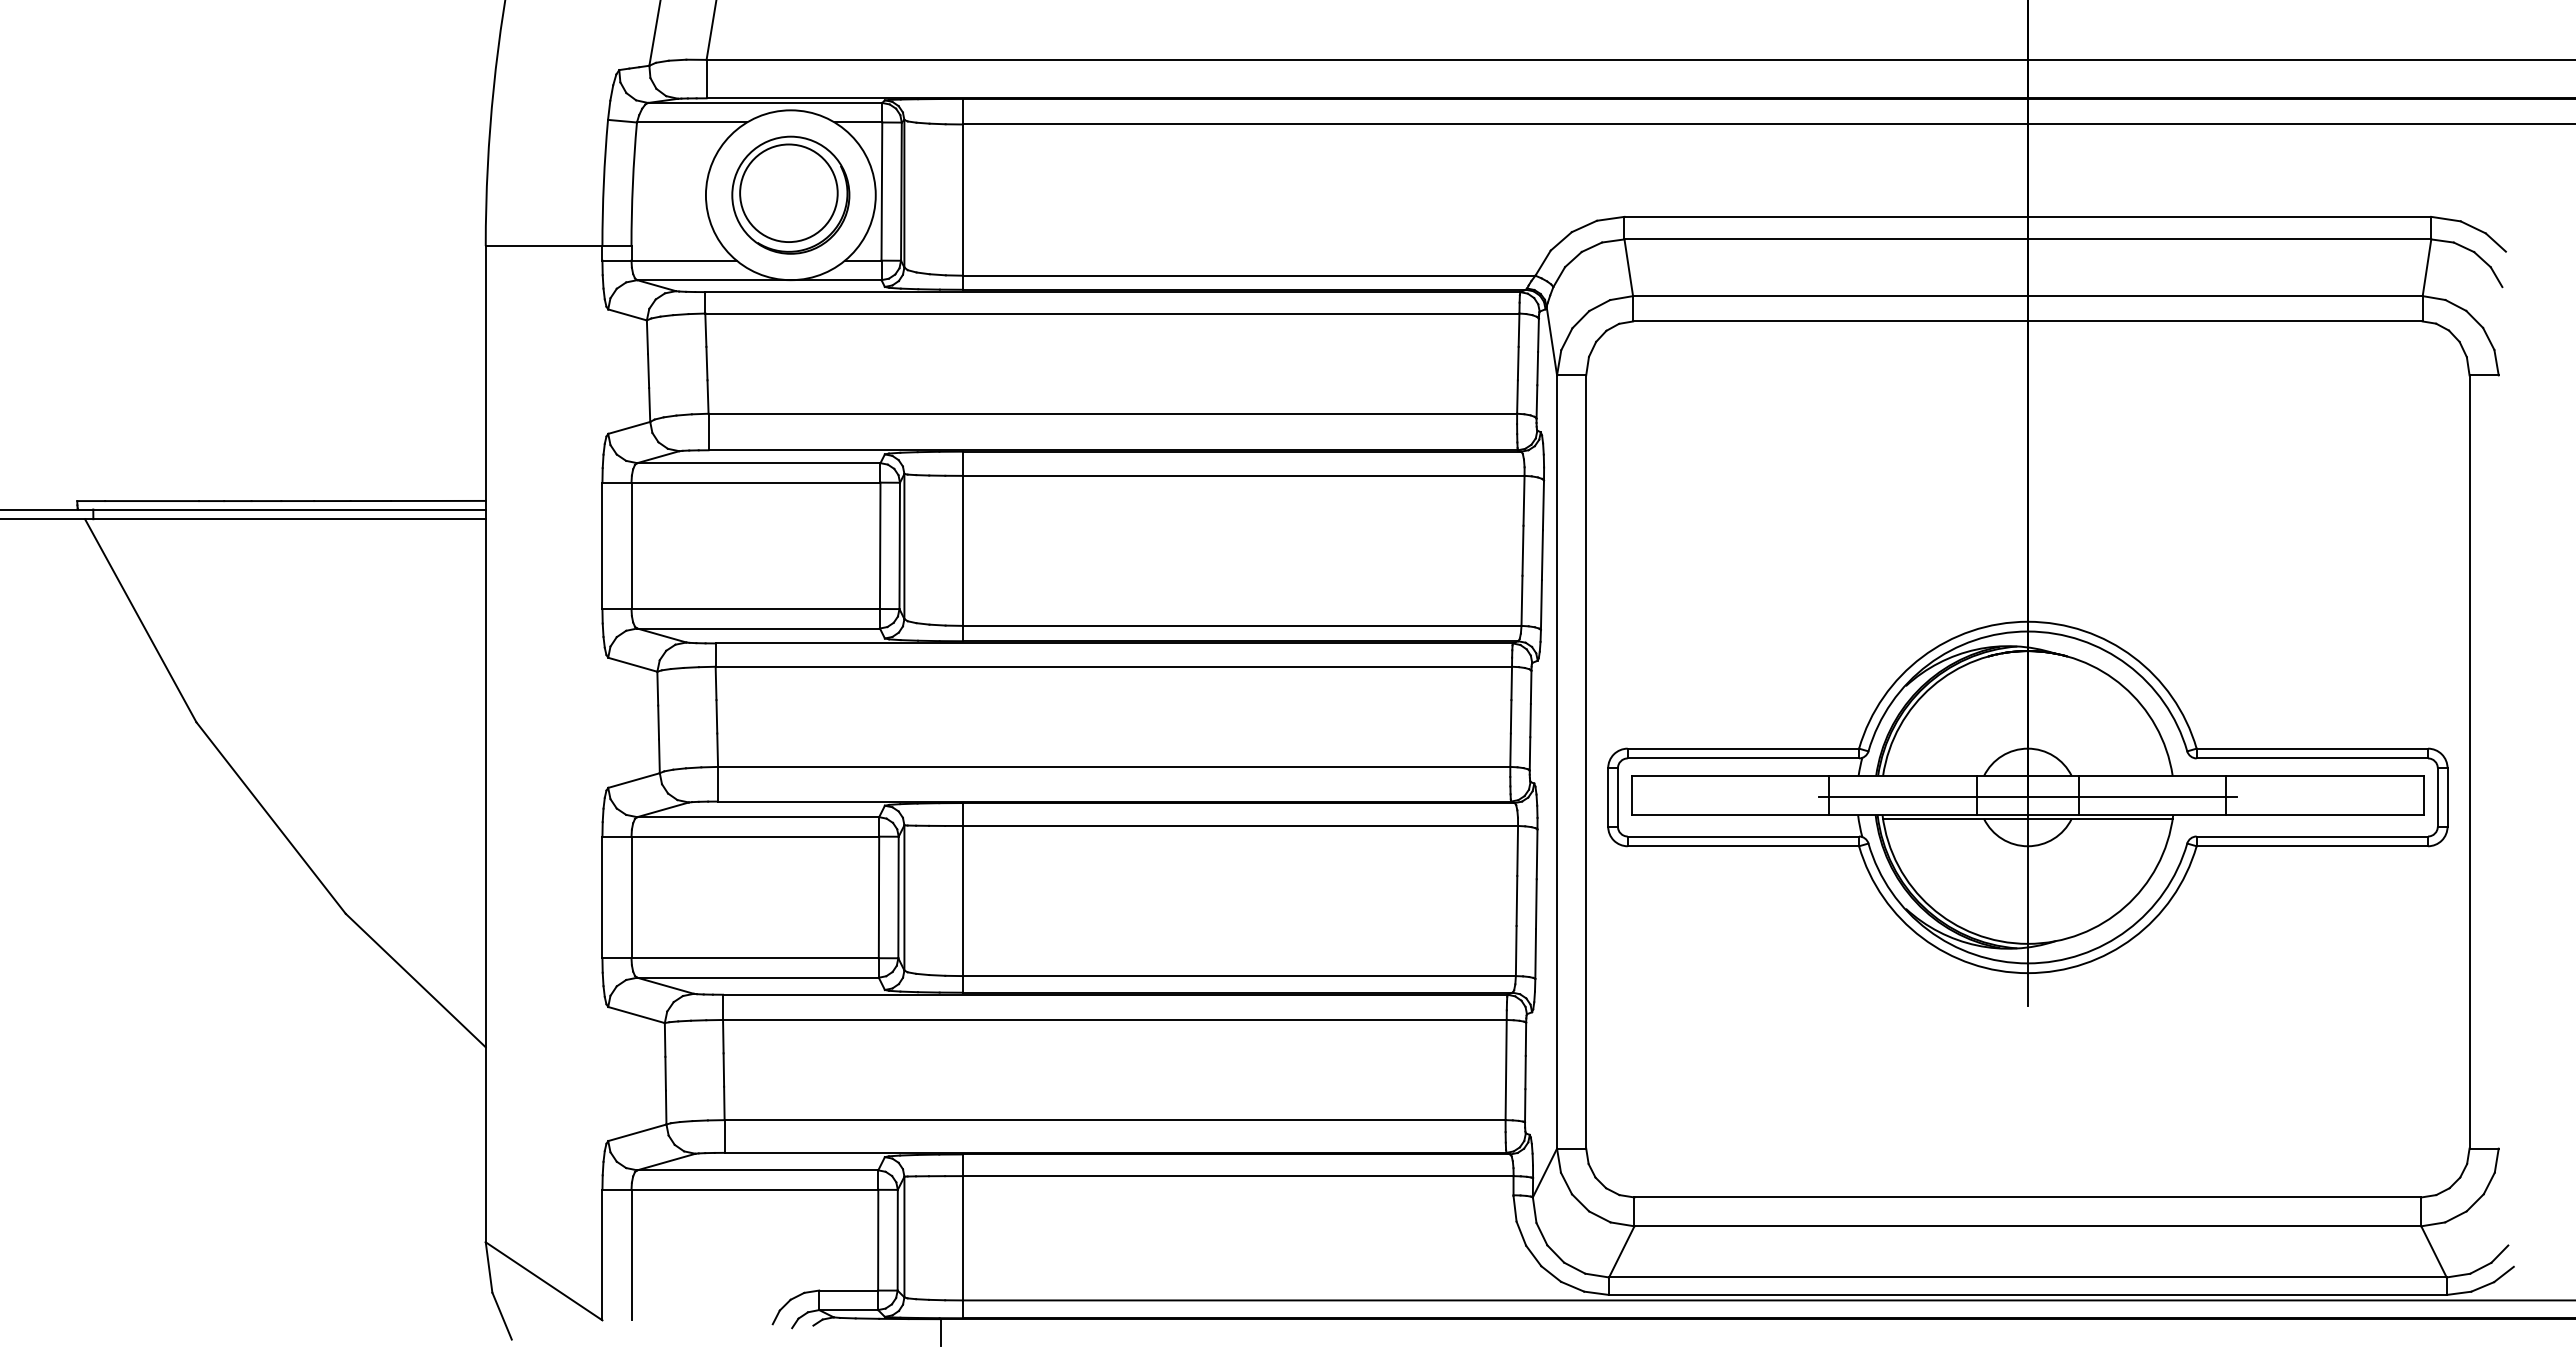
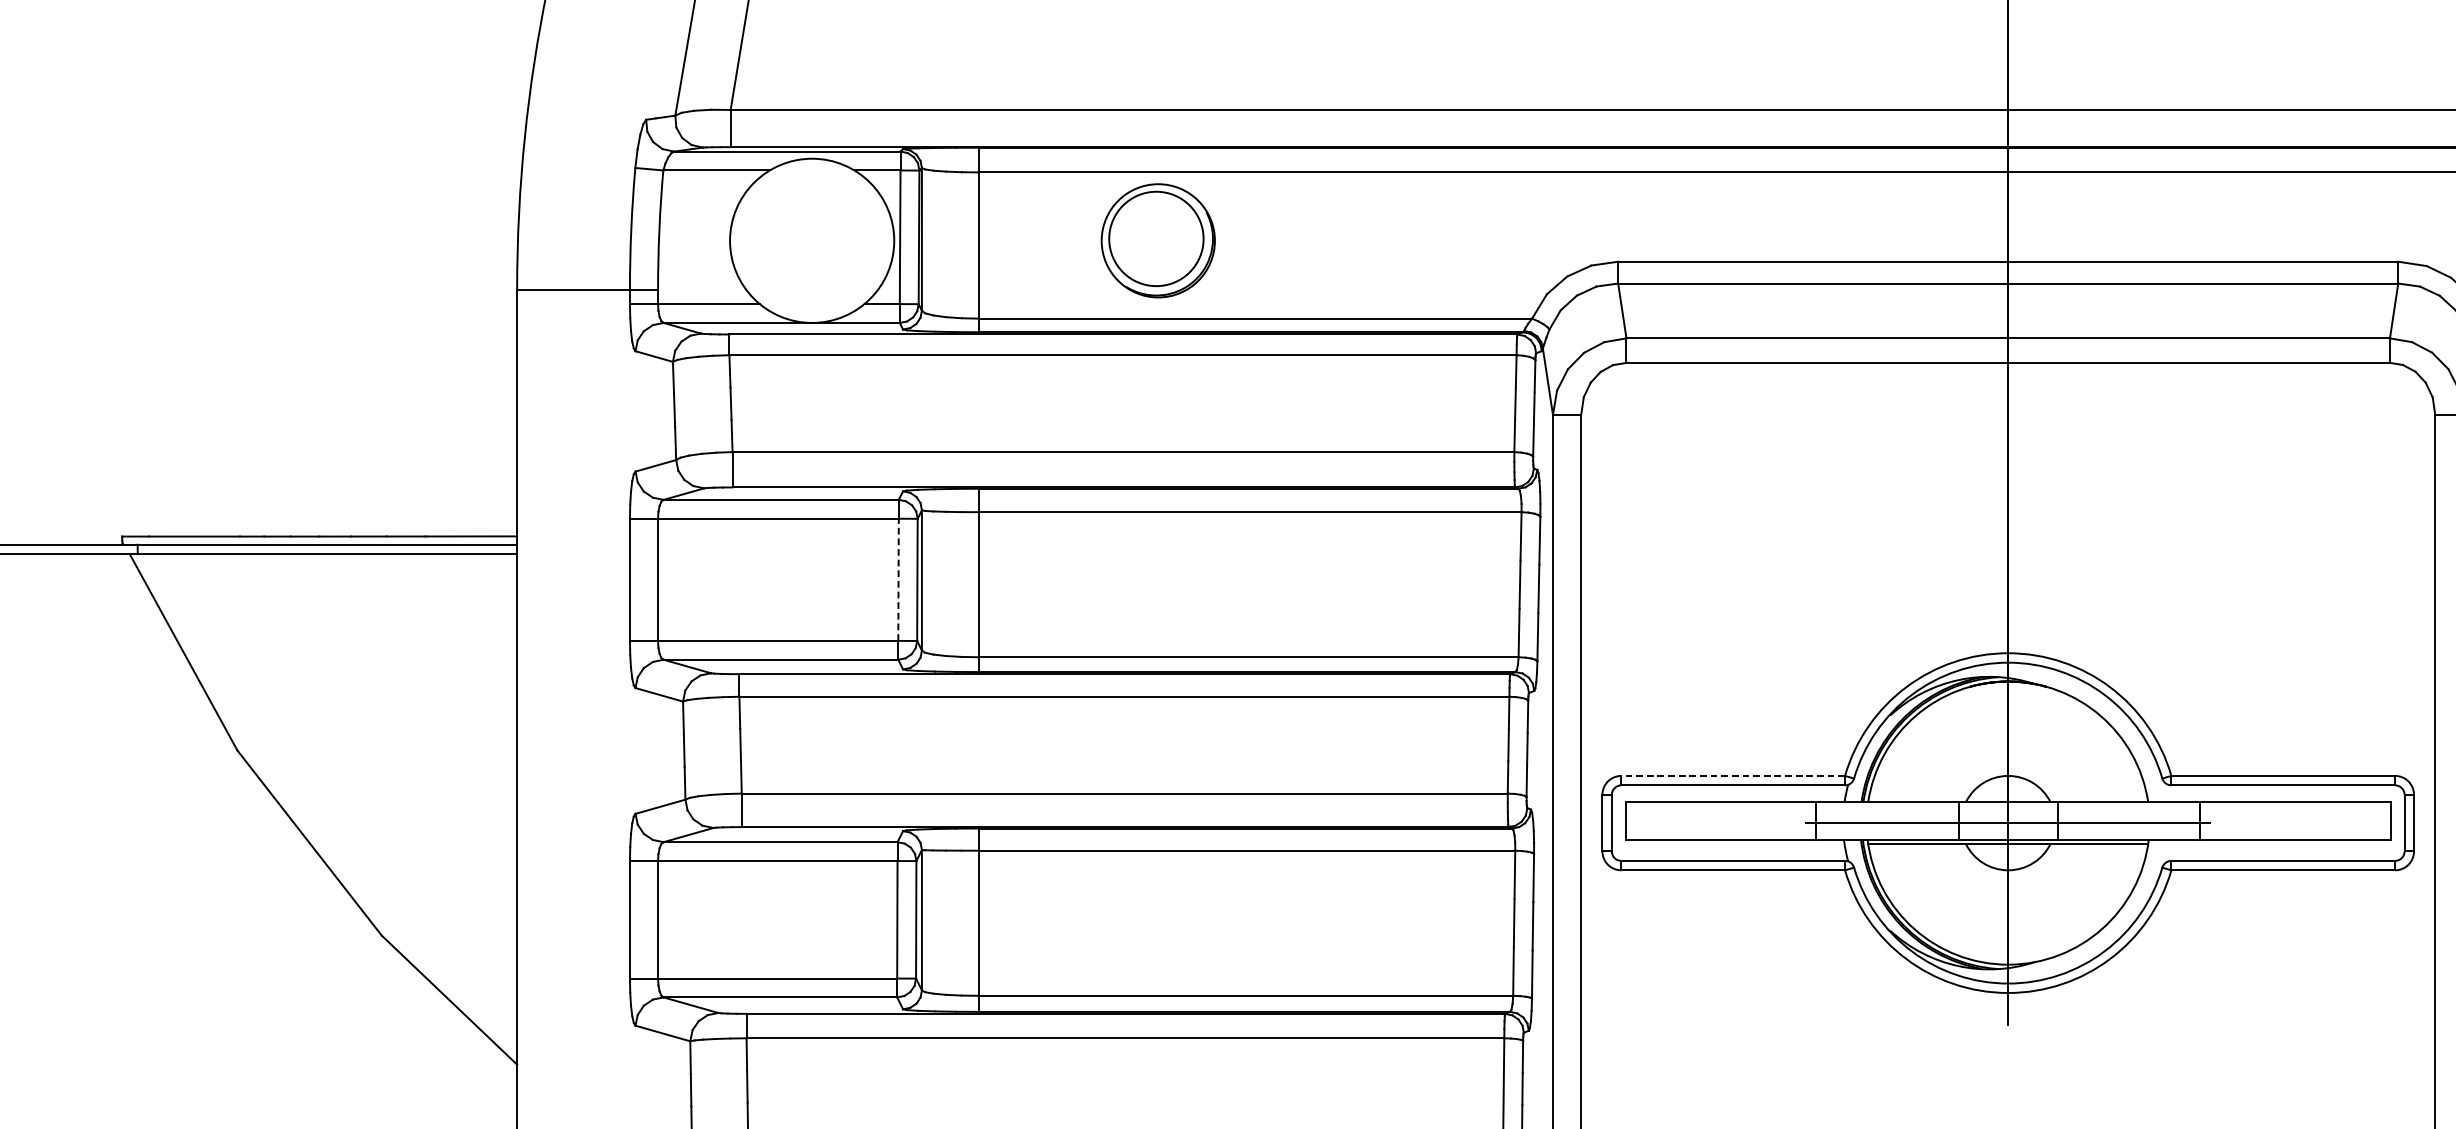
part: (790, 194) -> (1157, 240), moved
line: (880, 545) -> (898, 579), solid -> dashed
line: (1743, 748) -> (1733, 775), solid -> dashed

